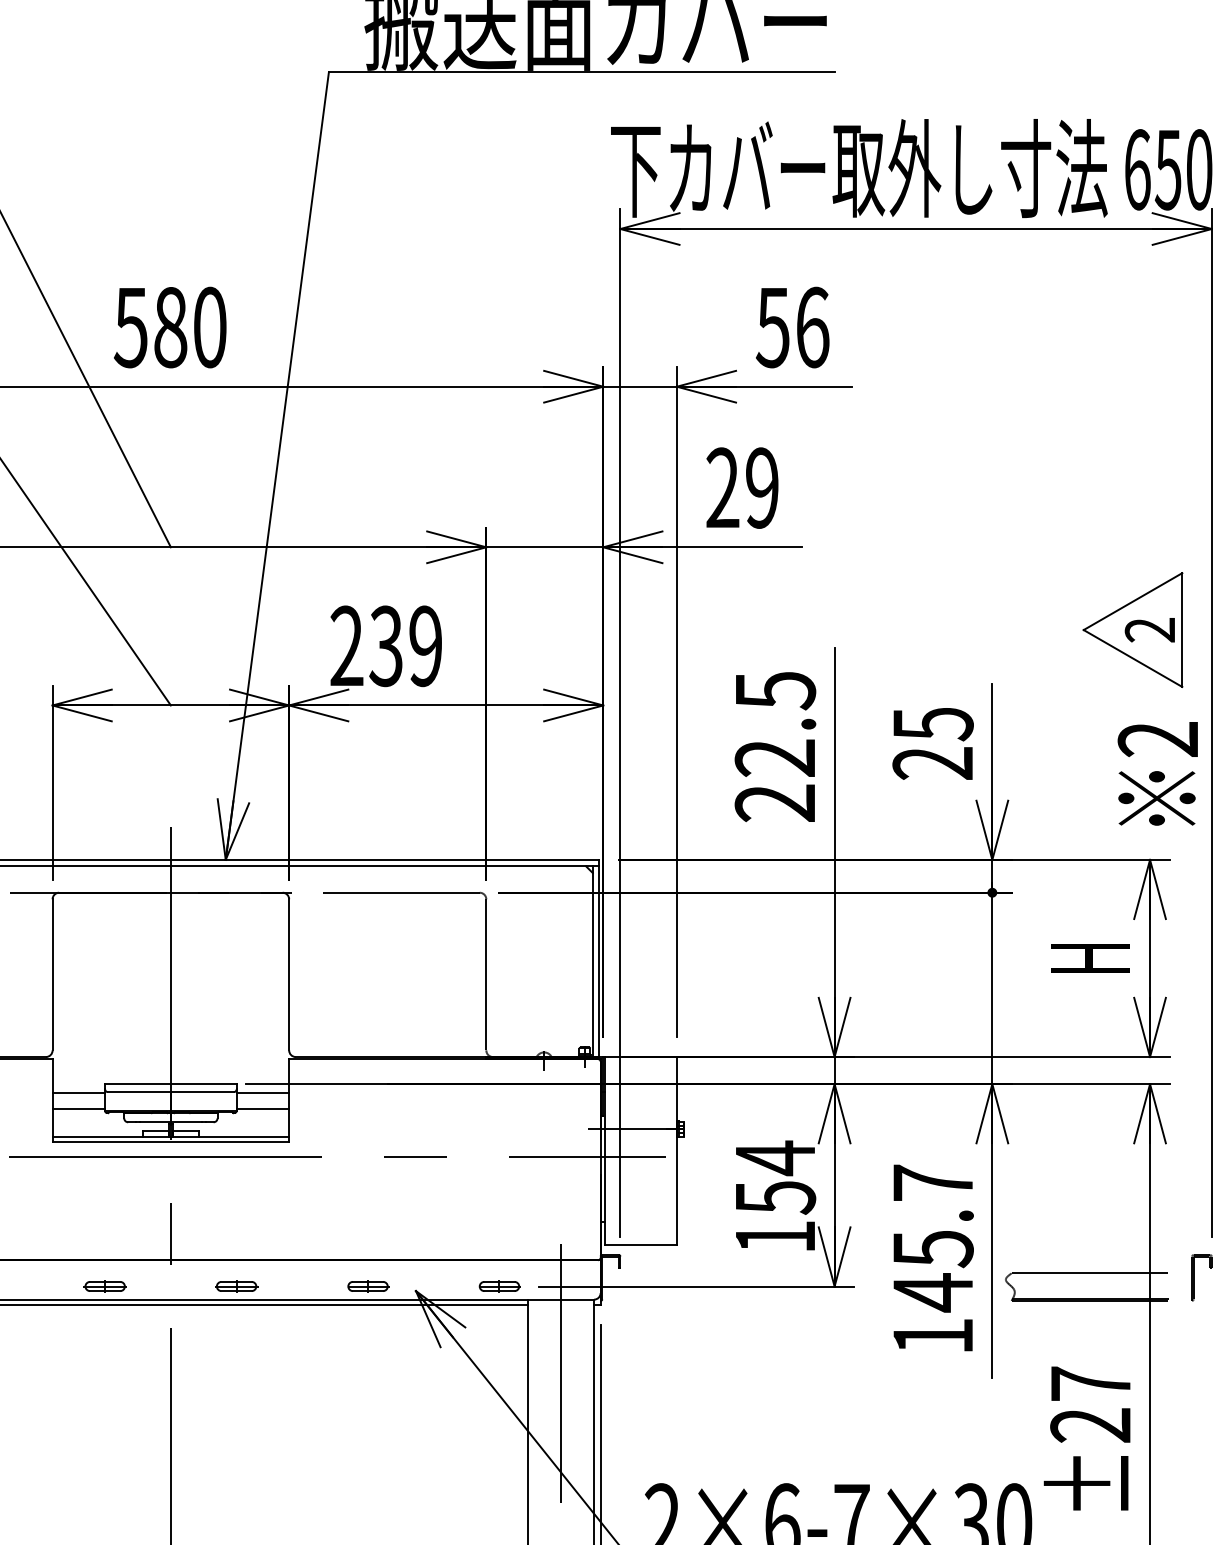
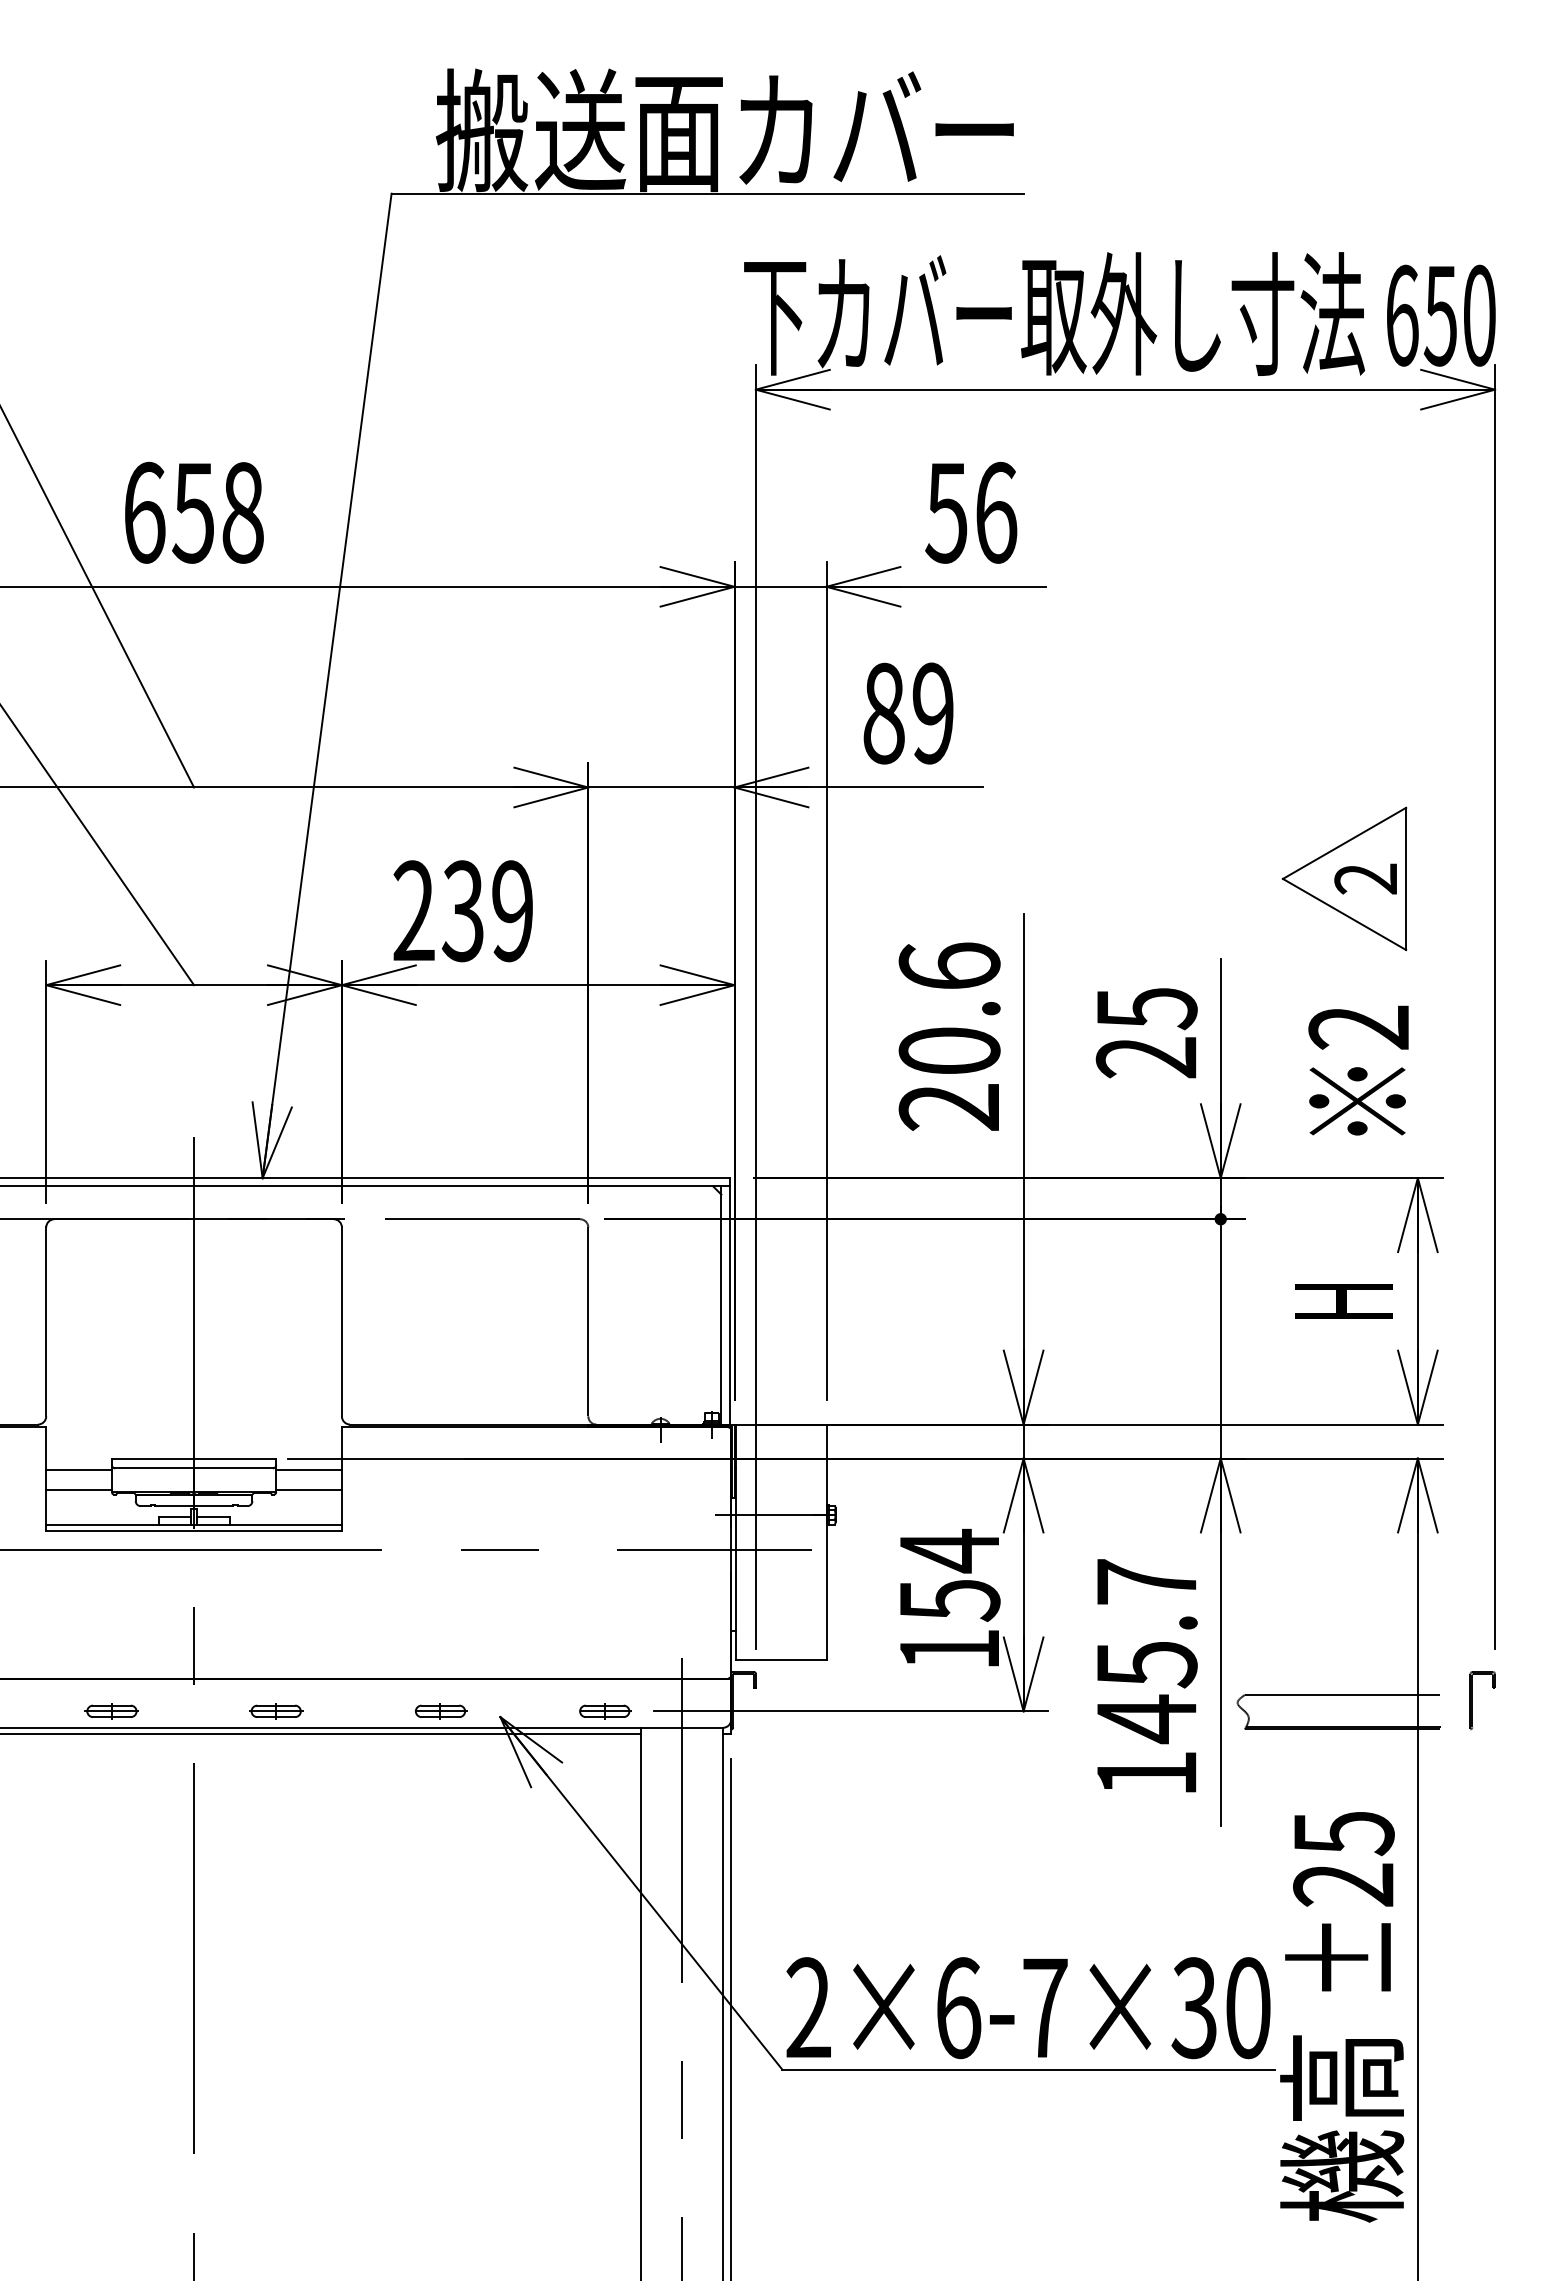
text: (169, 327) -> (192, 512), 580 -> 658
text: (722, 488) -> (883, 713), 29 -> 89
part: (1132, 629) -> (1344, 878), moved
text: (775, 724) -> (949, 1008), 22.5 -> 20.6
text: (1157, 773) -> (1358, 1070), moved
text: (1091, 1384) -> (1344, 1833), ±27 -> ±25

